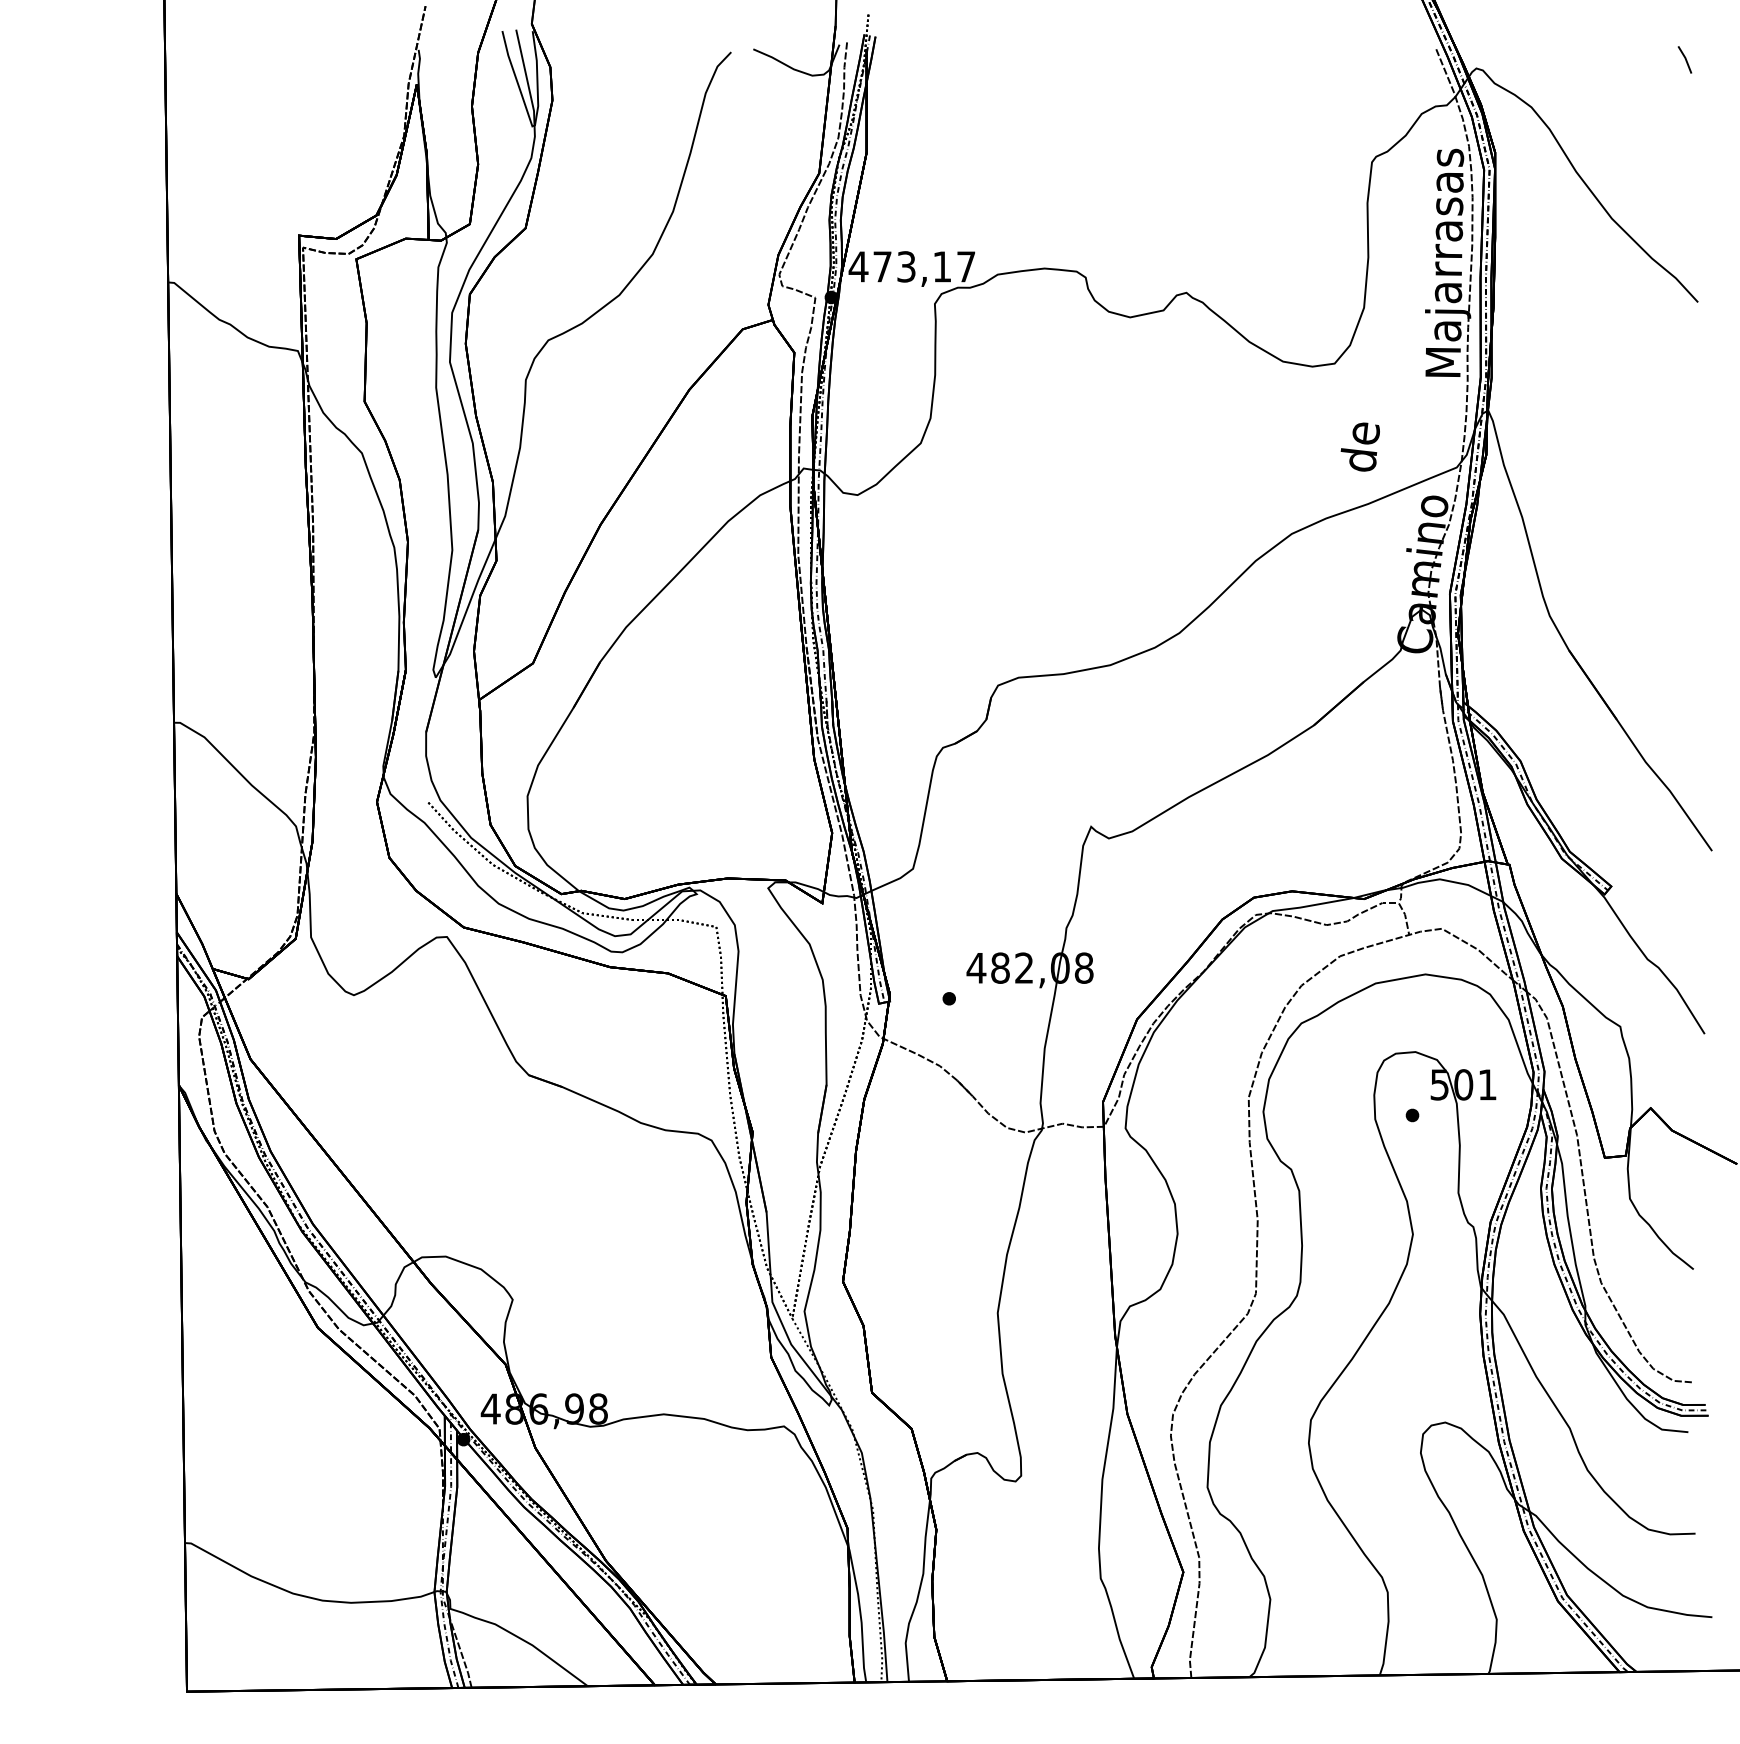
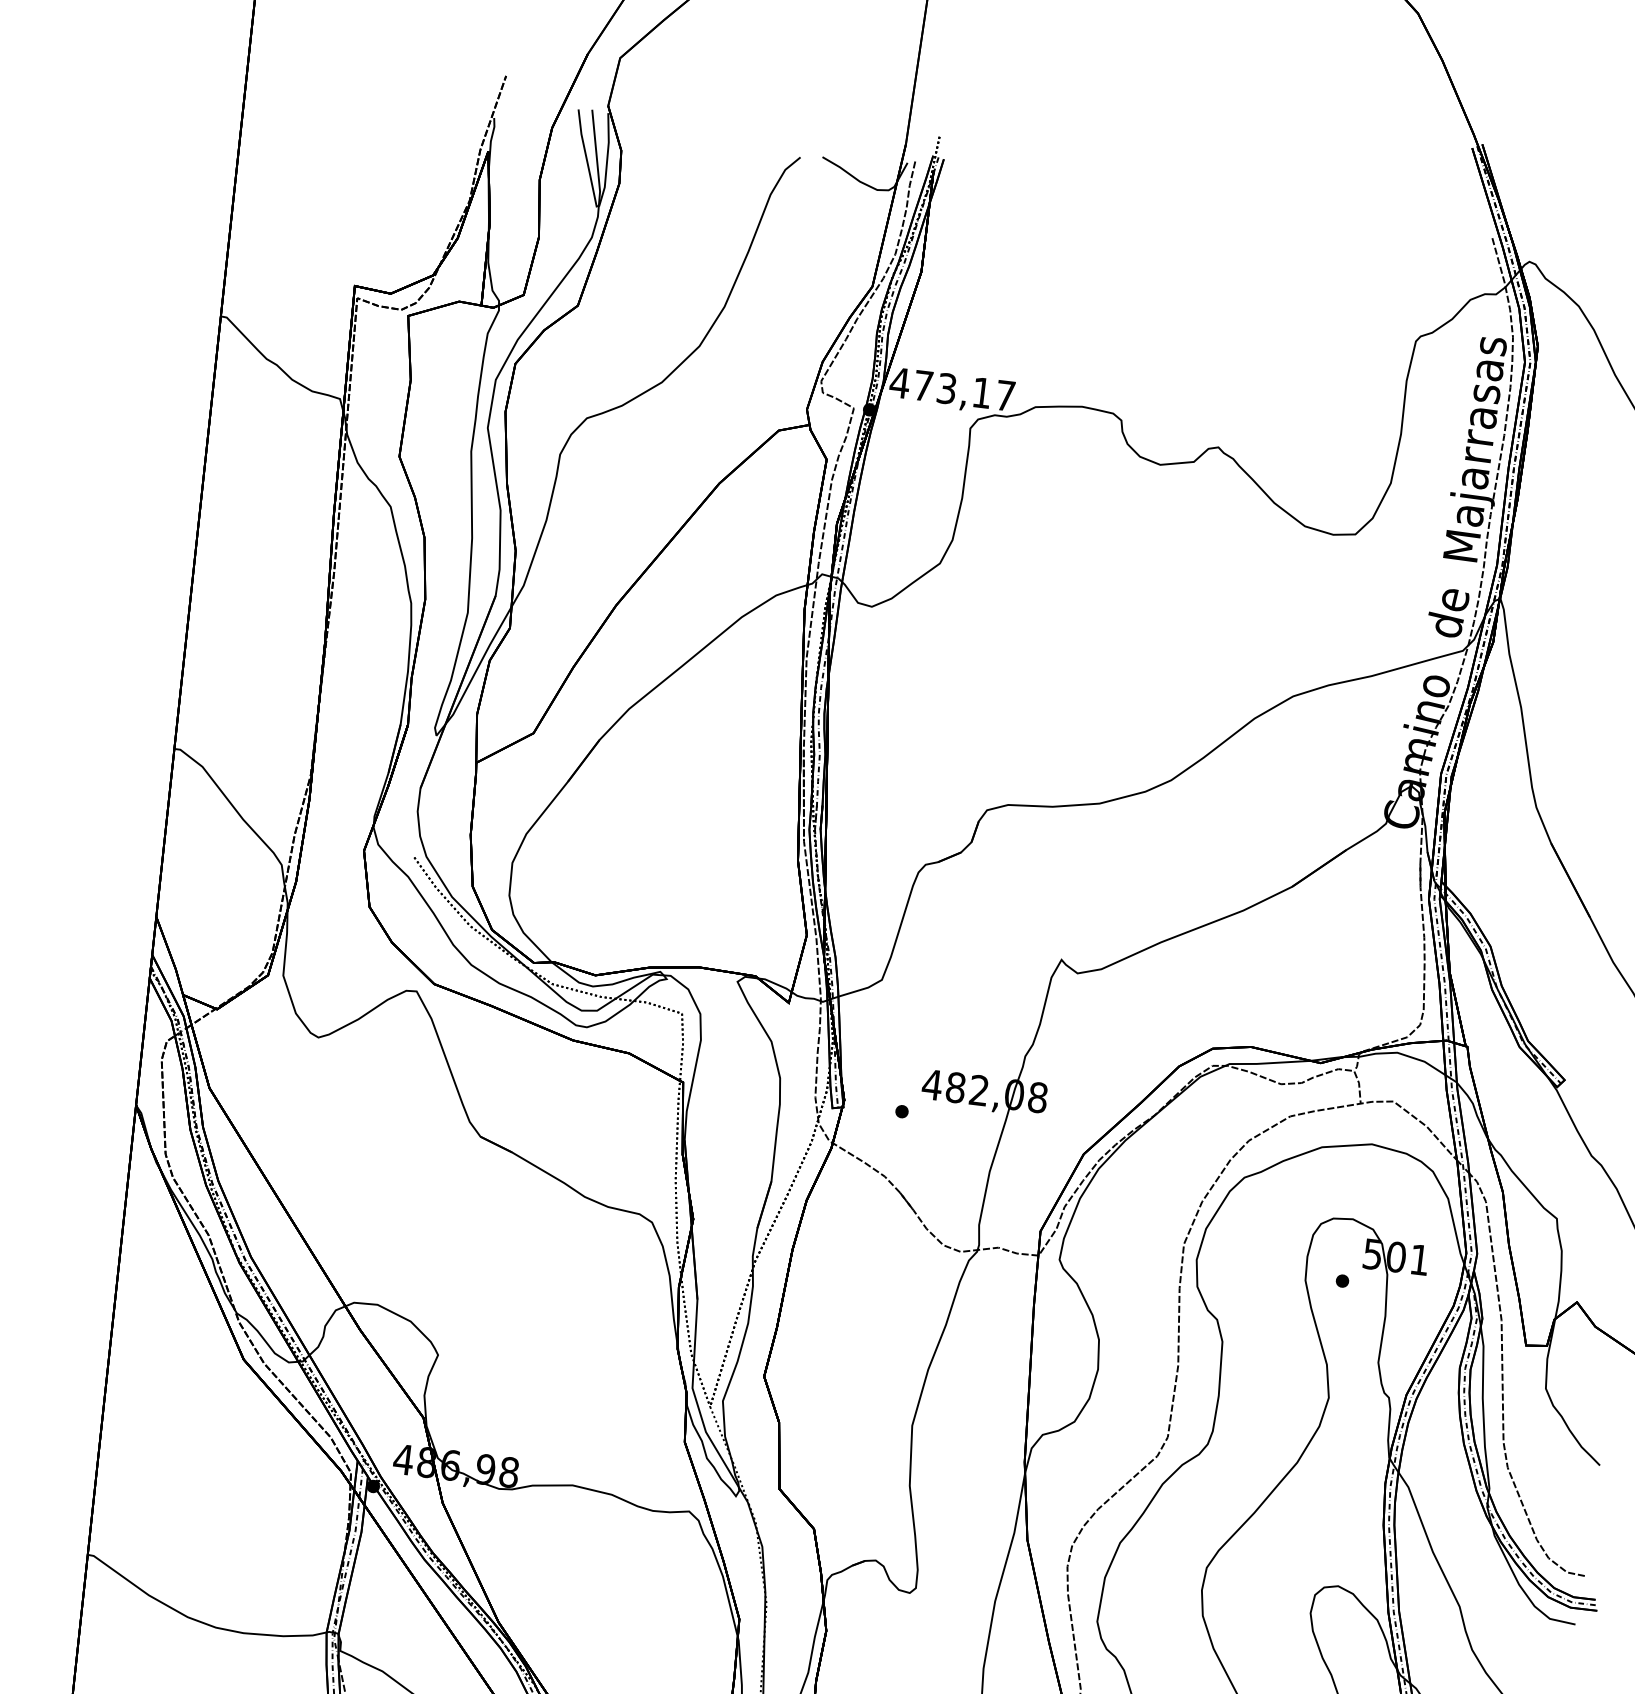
text: (1359, 446) -> (1447, 612), moved

